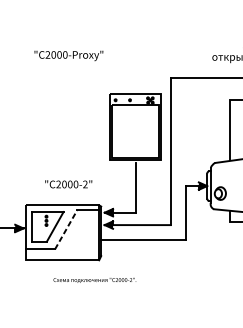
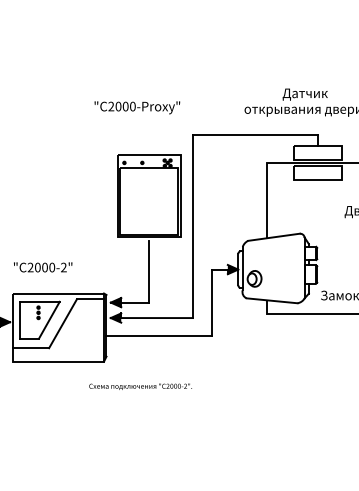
text: (69, 55) -> (137, 107), moved
text: (69, 184) -> (43, 267), moved
line: (66, 229) -> (63, 323), dashed -> solid
text: (94, 280) -> (140, 386), moved

